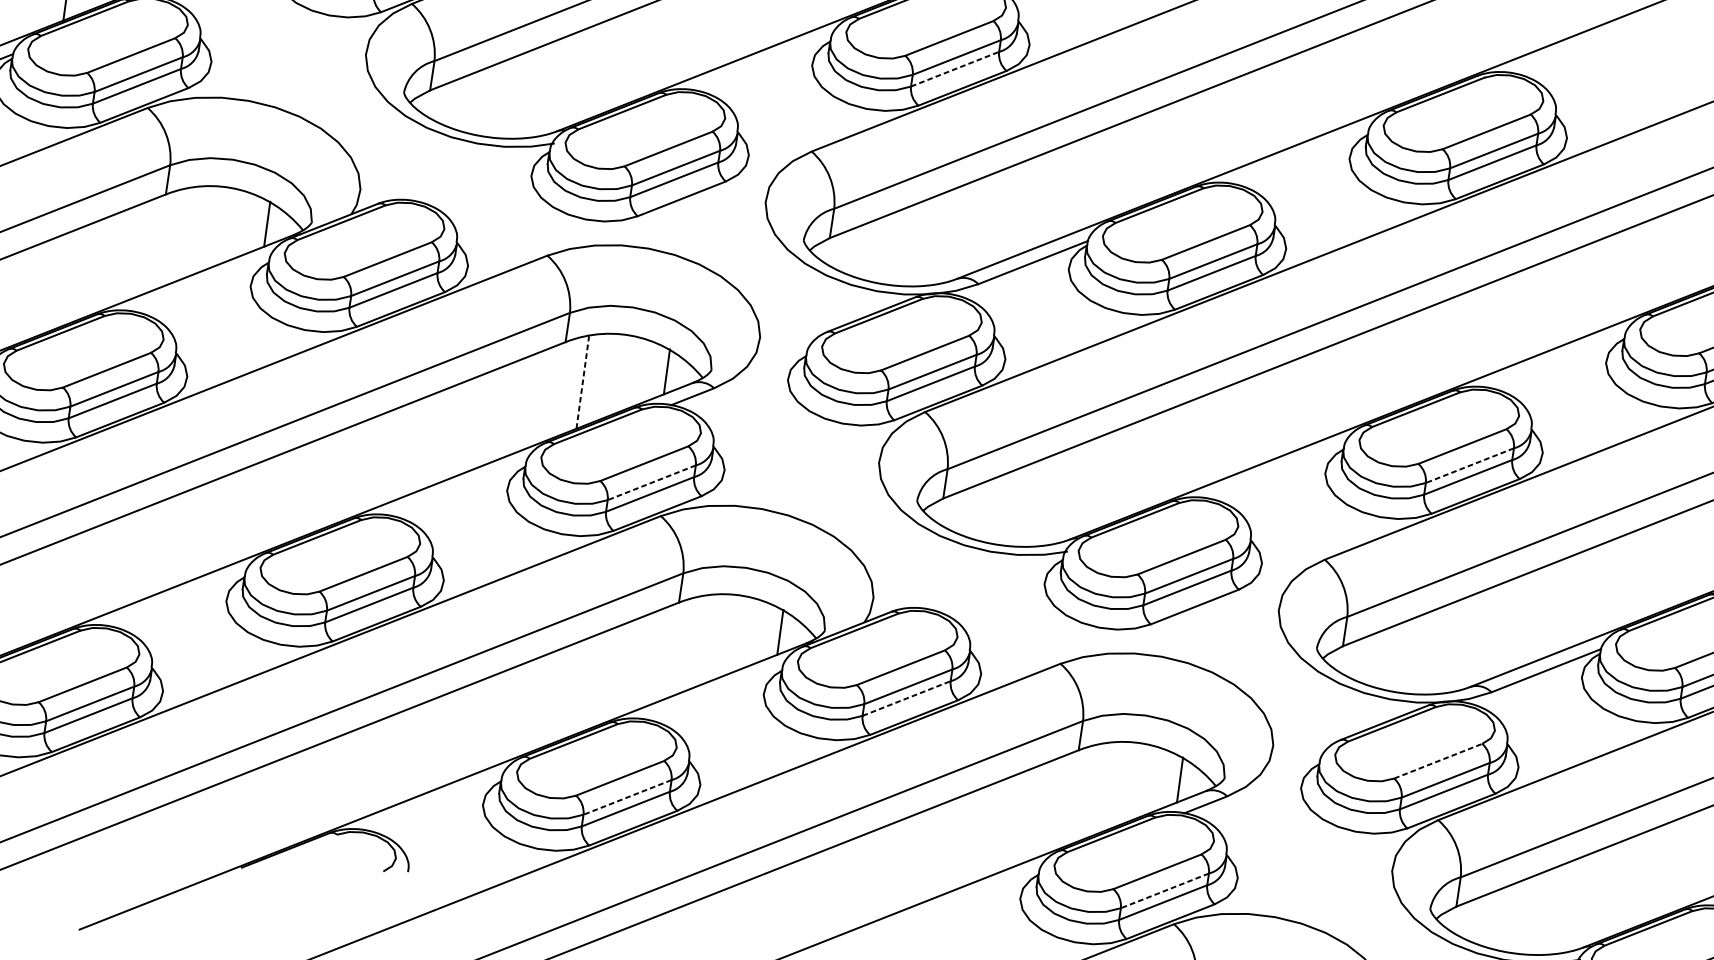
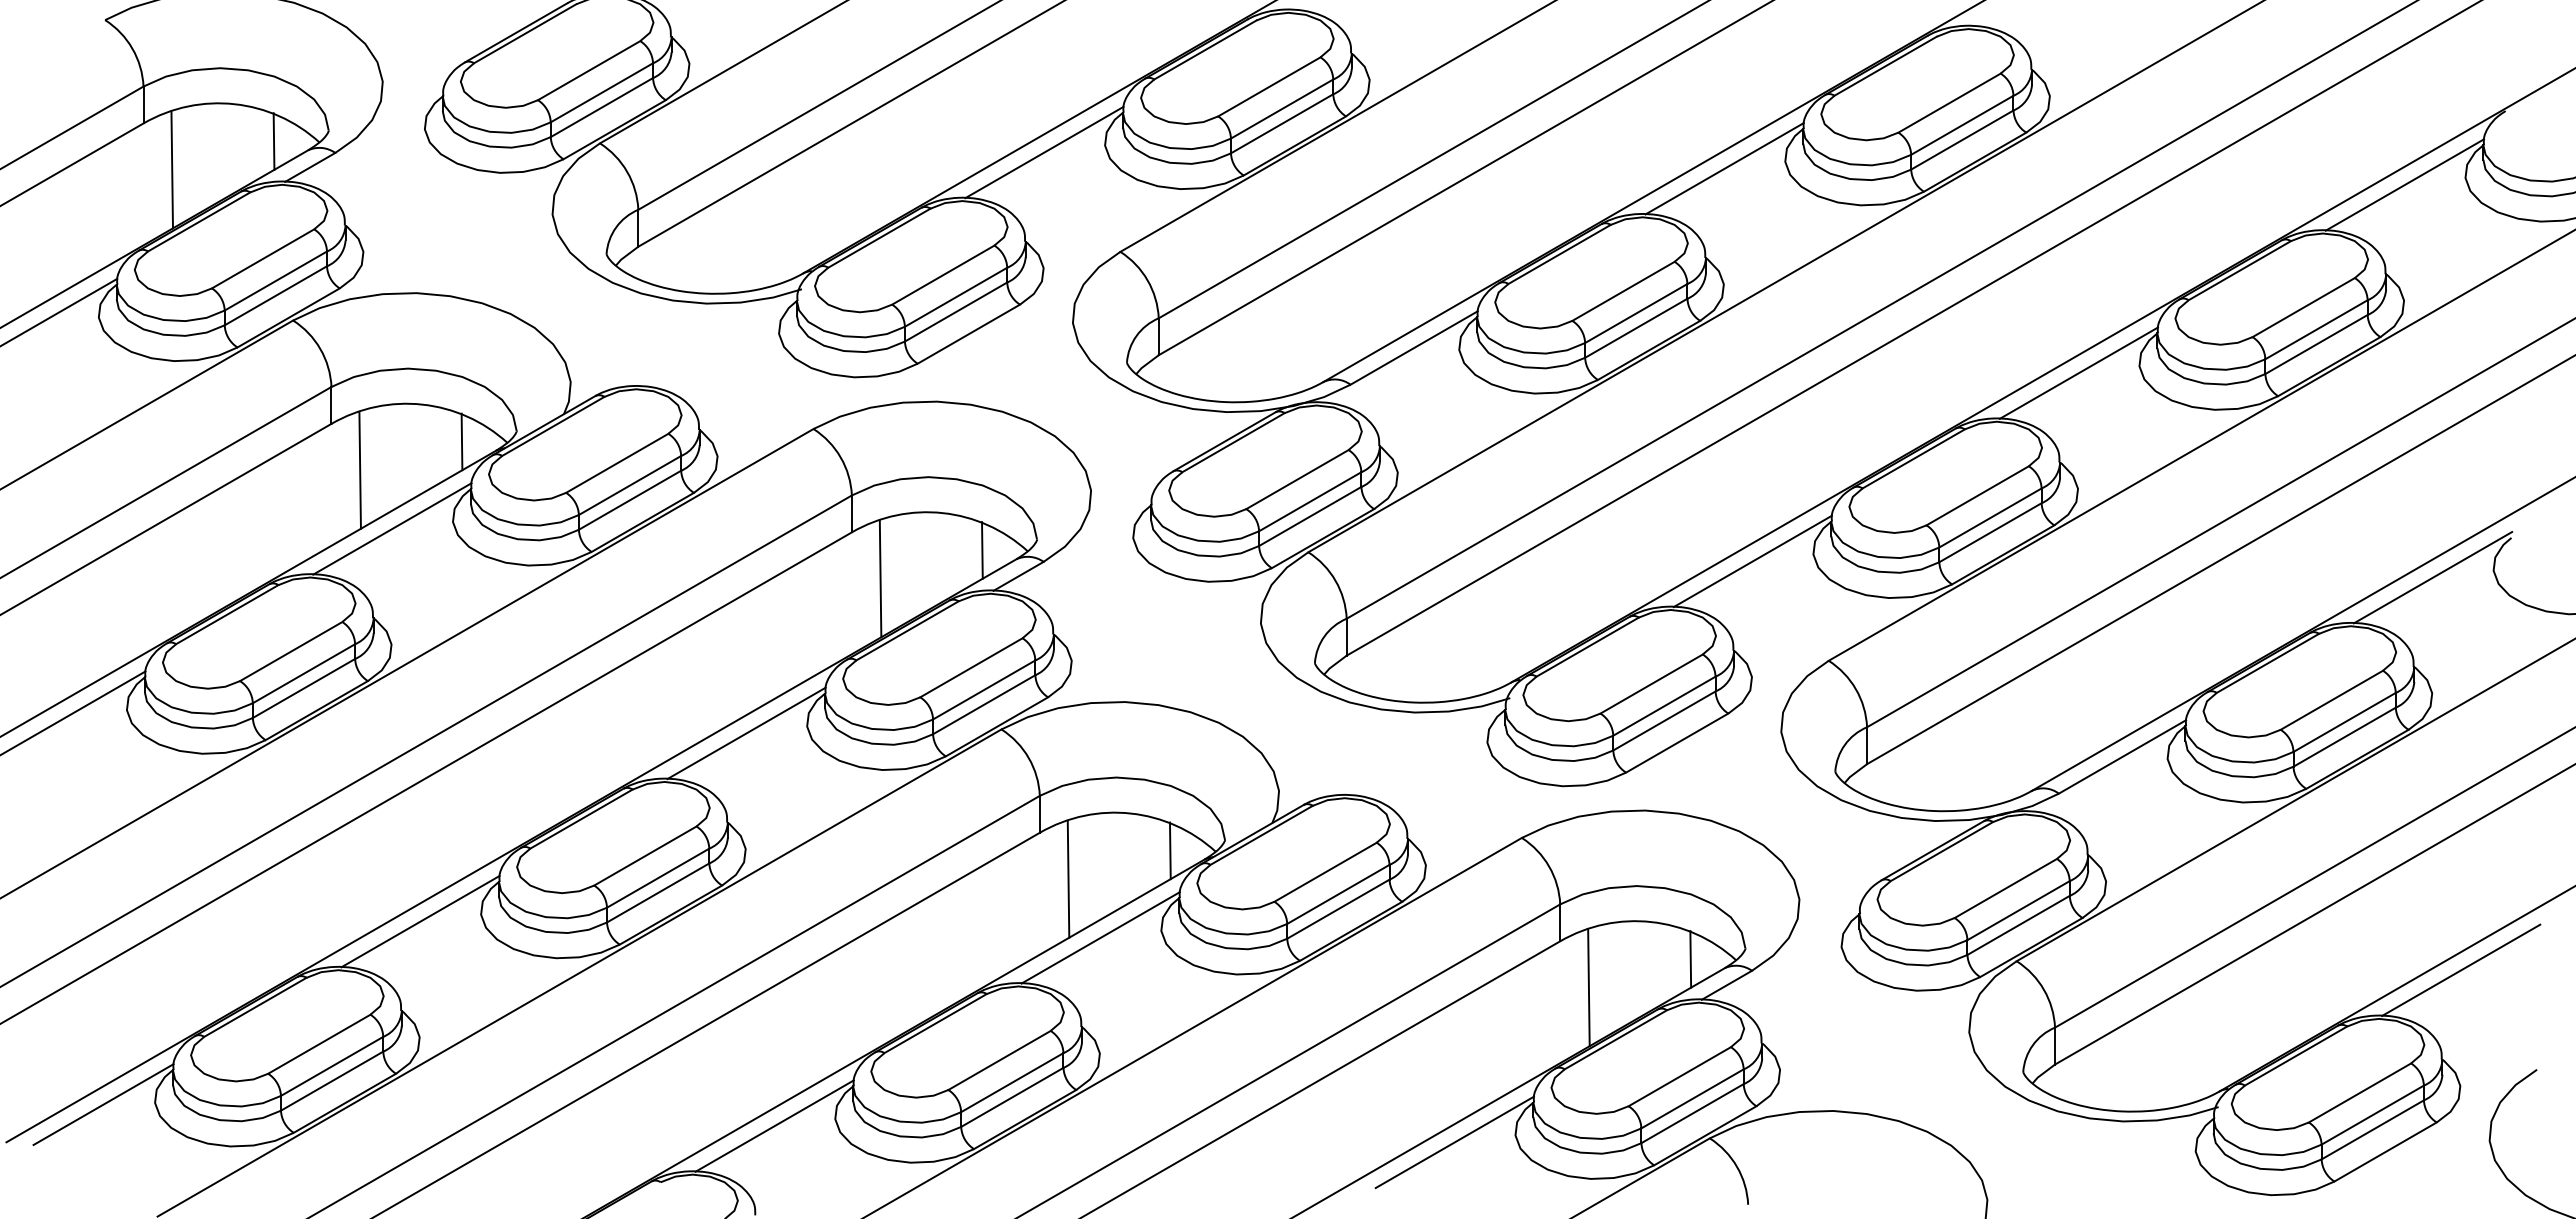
line: (763, 63) -> (1044, 152), added
line: (955, 69) -> (1282, 123), dashed -> solid
line: (1300, 157) -> (1724, 168), added
line: (182, 234) -> (359, 470), added
line: (201, 284) -> (392, 528), added
line: (1556, 360) -> (2078, 372), added
line: (582, 382) -> (880, 578), dashed -> solid
line: (1469, 466) -> (1990, 518), dashed -> solid
line: (1276, 471) -> (1752, 561), added
line: (651, 483) -> (983, 690), dashed -> solid
line: (458, 489) -> (746, 733), added
line: (177, 599) -> (420, 921), added
line: (696, 643) -> (1068, 879), added
line: (714, 692) -> (1100, 937), added
line: (906, 698) -> (1338, 908), dashed -> solid
line: (1438, 761) -> (2006, 888), dashed -> solid
line: (1095, 790) -> (1588, 987), added
line: (626, 797) -> (1011, 1082), dashed -> solid
line: (433, 803) -> (774, 1125), added
line: (1164, 891) -> (1692, 1099), dashed -> solid
line: (971, 897) -> (1454, 1142), added

